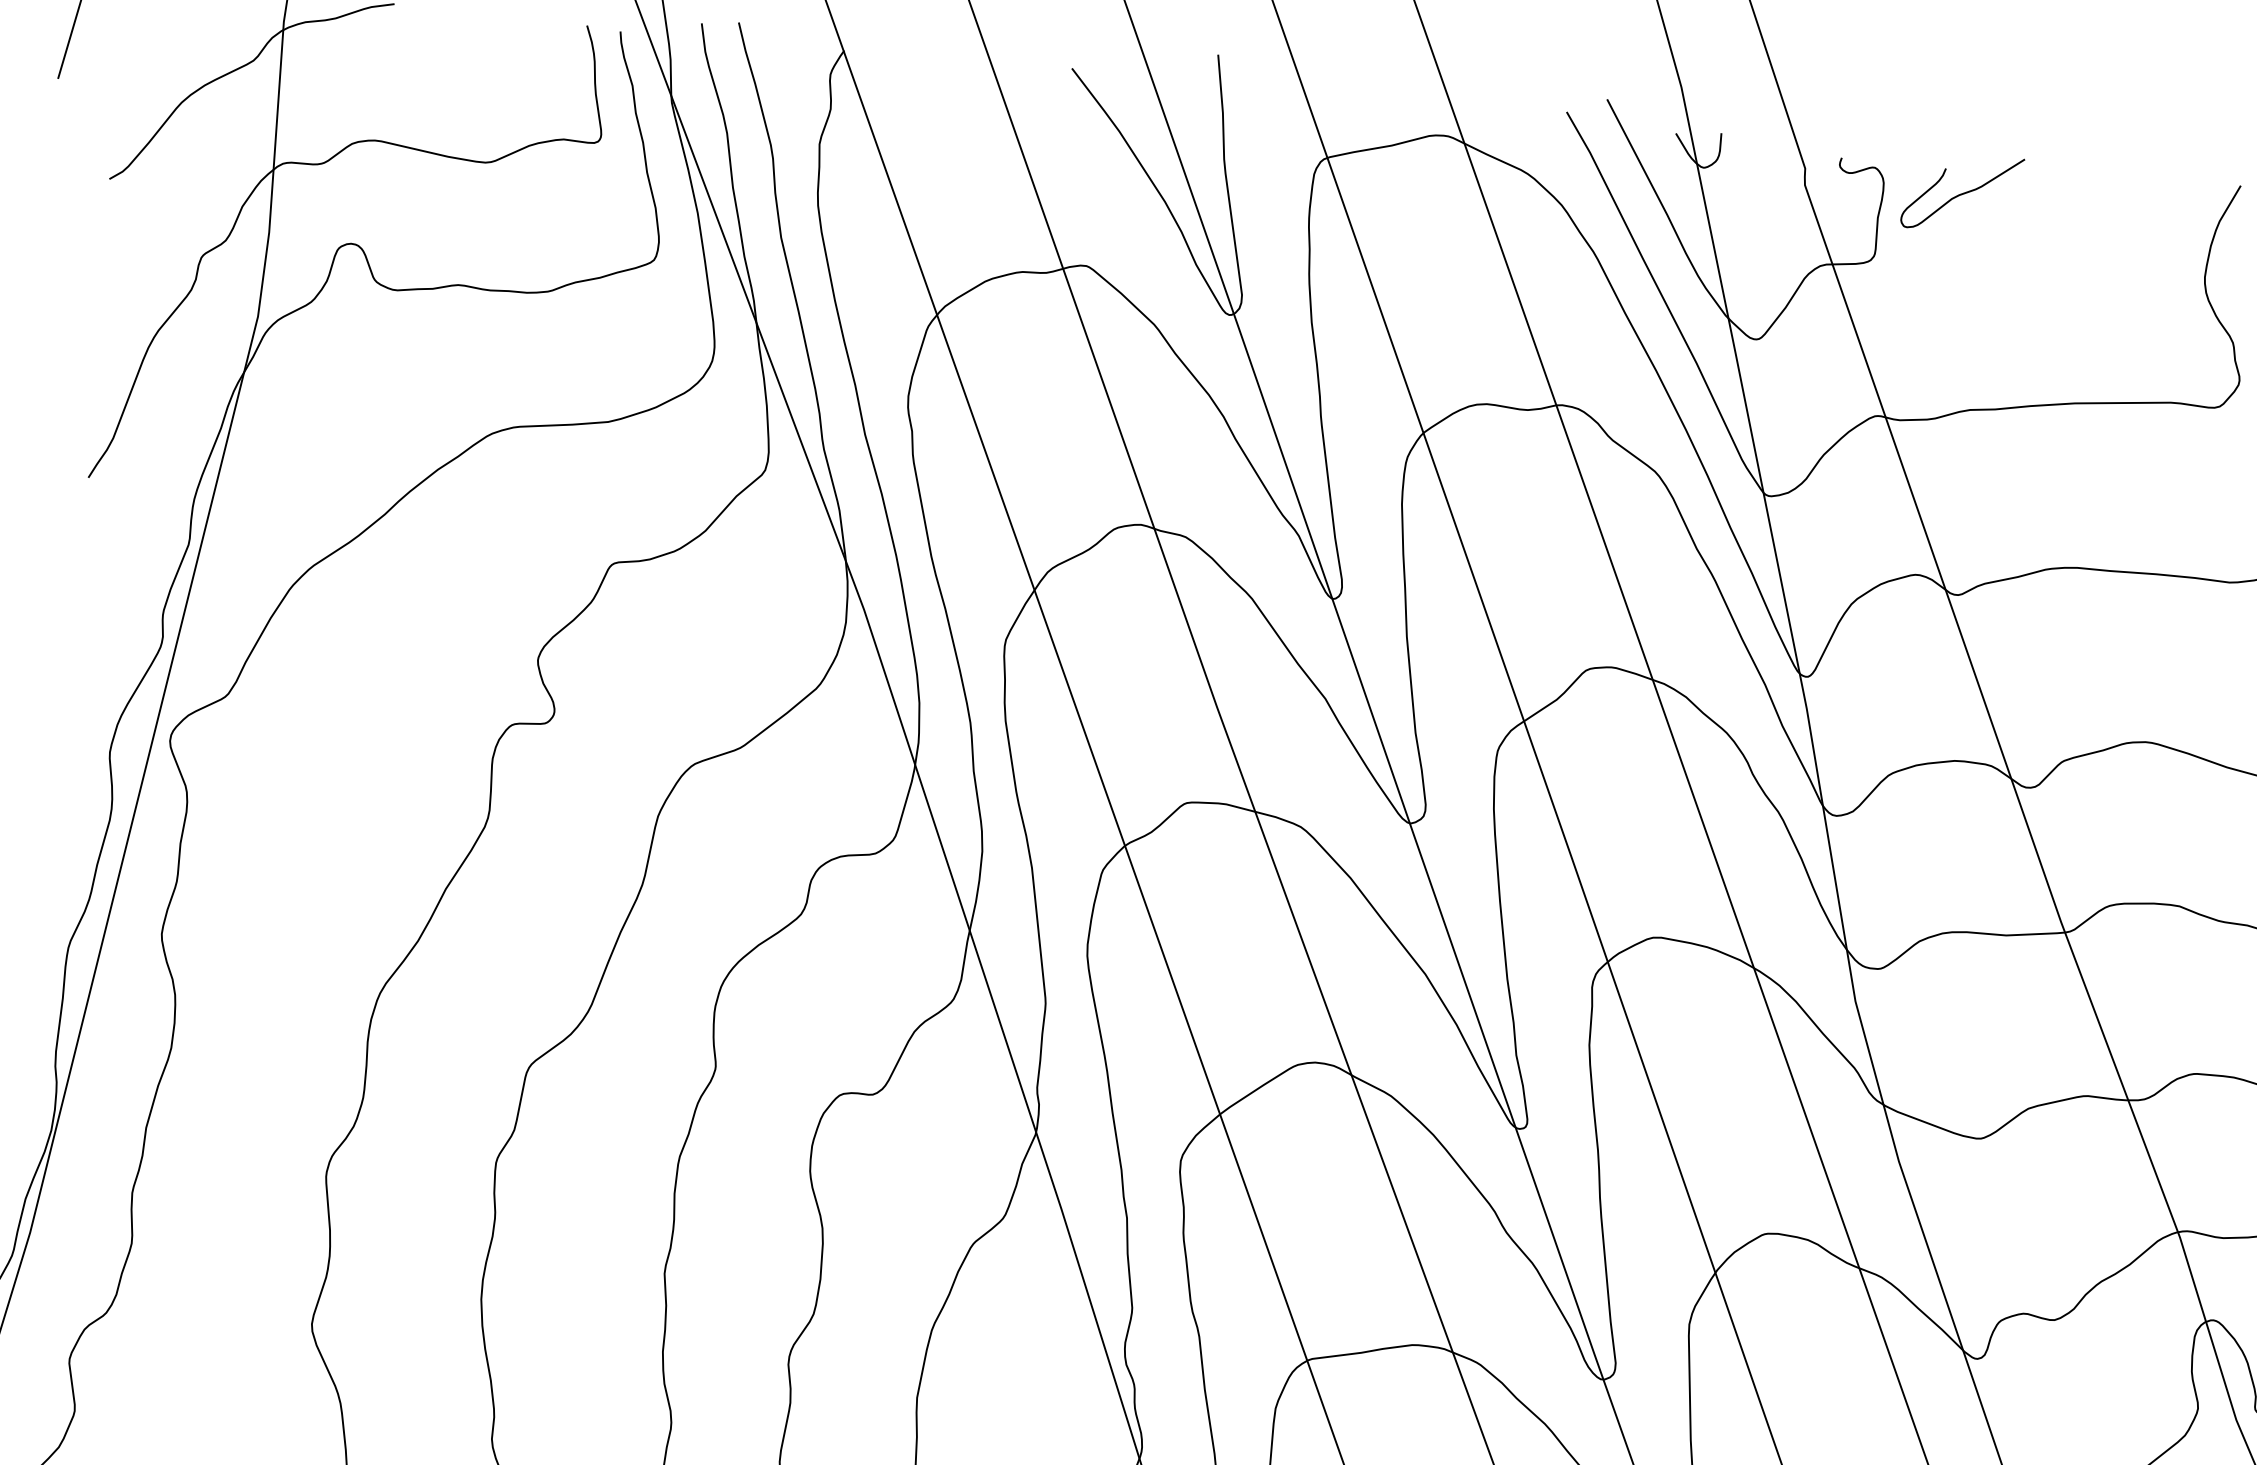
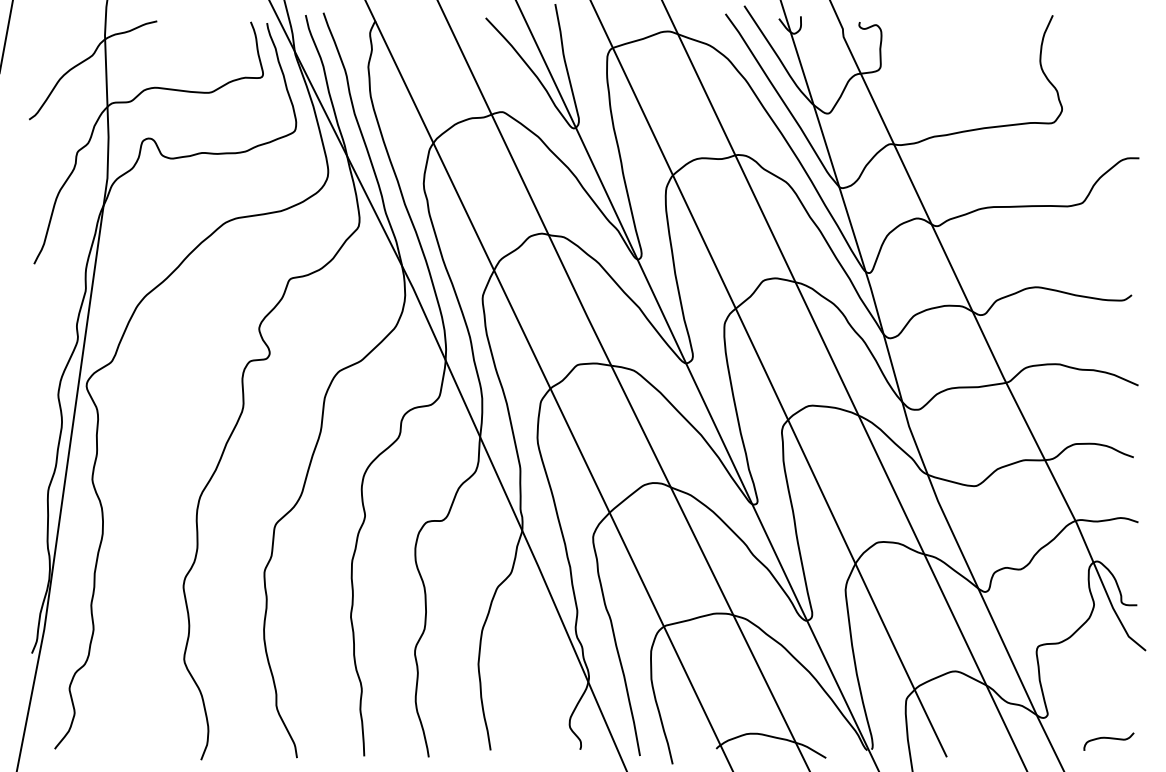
curve: (1962, 192) -> (919, 32), removed

